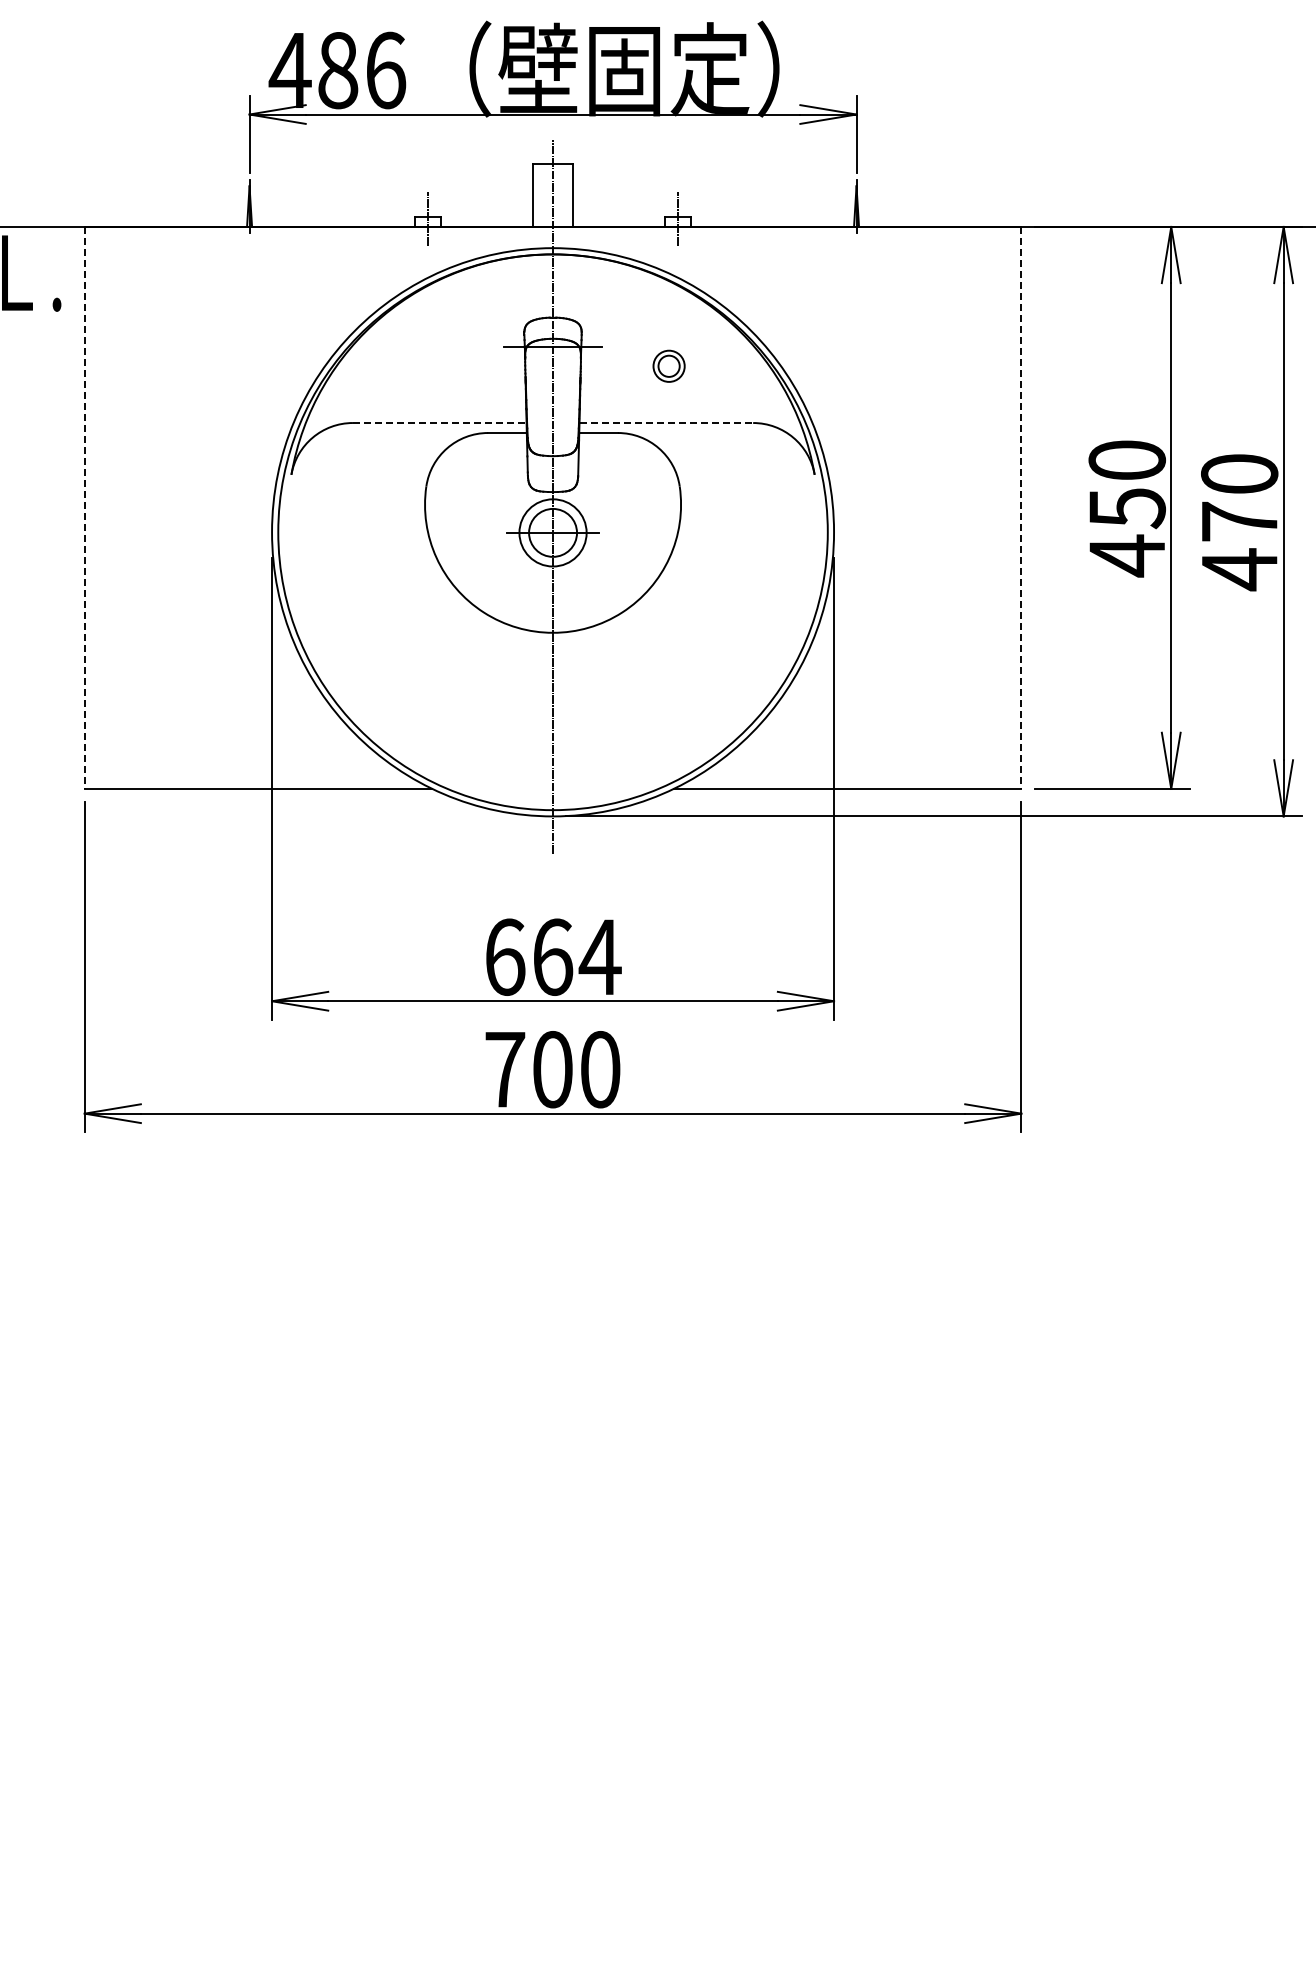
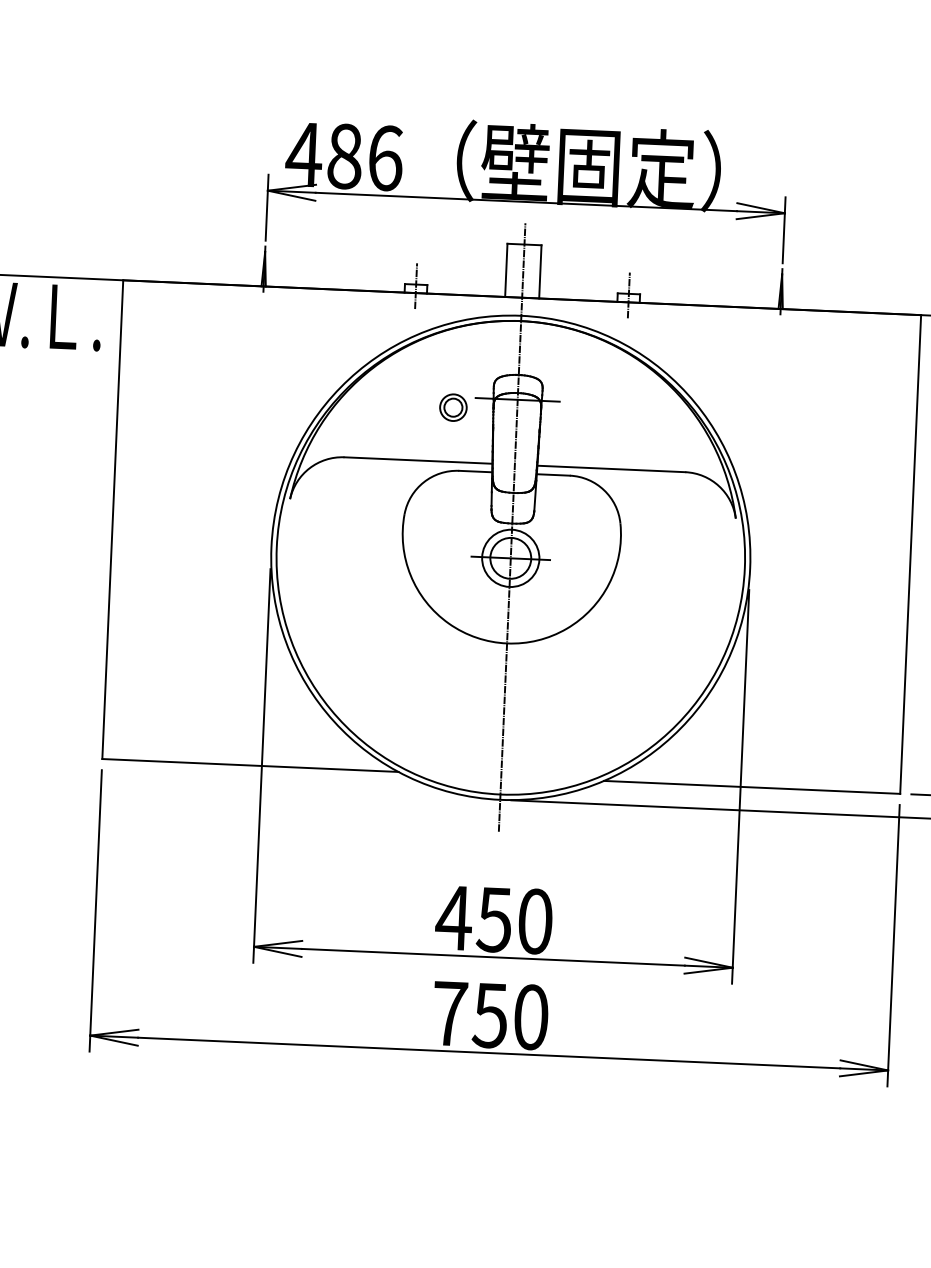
part: (668, 365) -> (452, 406), moved
line: (439, 423) -> (418, 460), dashed -> solid
line: (666, 423) -> (611, 469), dashed -> solid
line: (84, 508) -> (112, 520), dashed -> solid
line: (1021, 508) -> (910, 554), dashed -> solid
text: (552, 956) -> (494, 919), 664 -> 450
text: (551, 1069) -> (489, 1015), 700 -> 750

